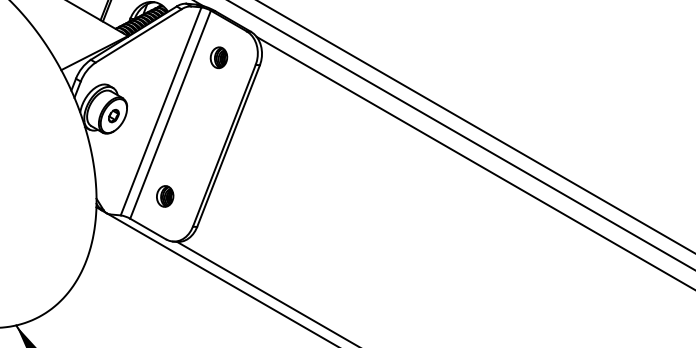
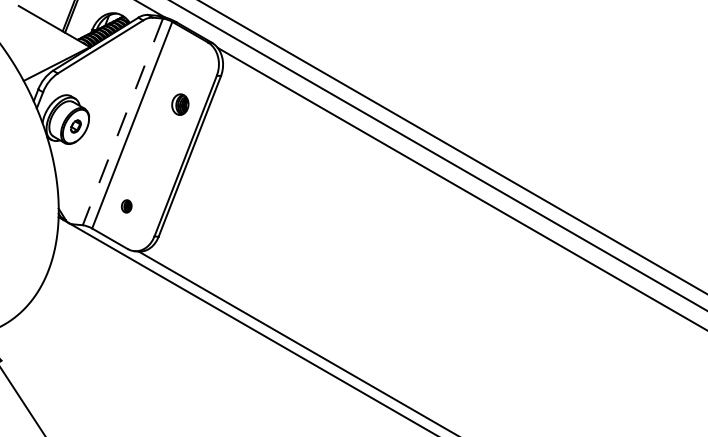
part: (219, 57) -> (180, 104), moved
line: (160, 110) -> (122, 121), solid -> dashed
part: (164, 196) -> (126, 206), size x0.6

